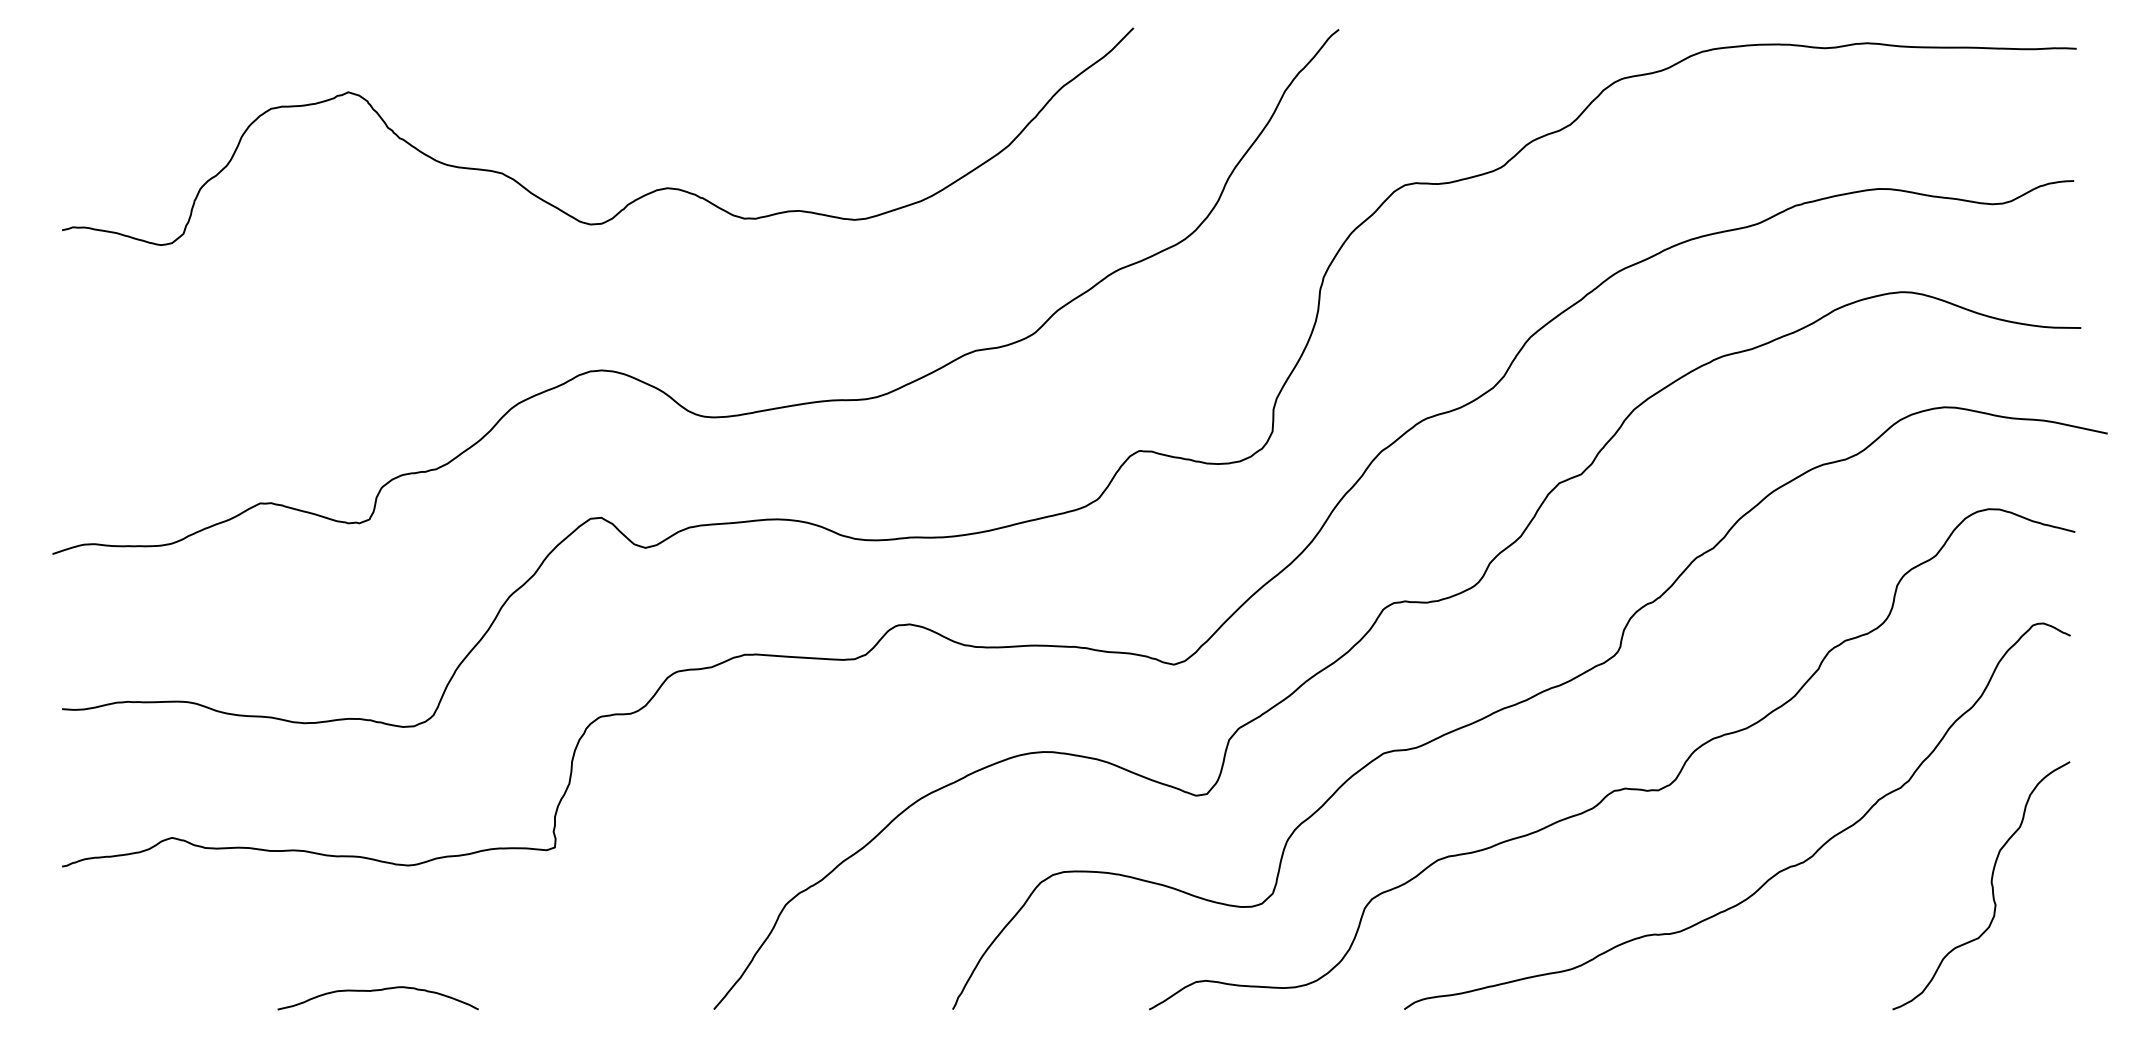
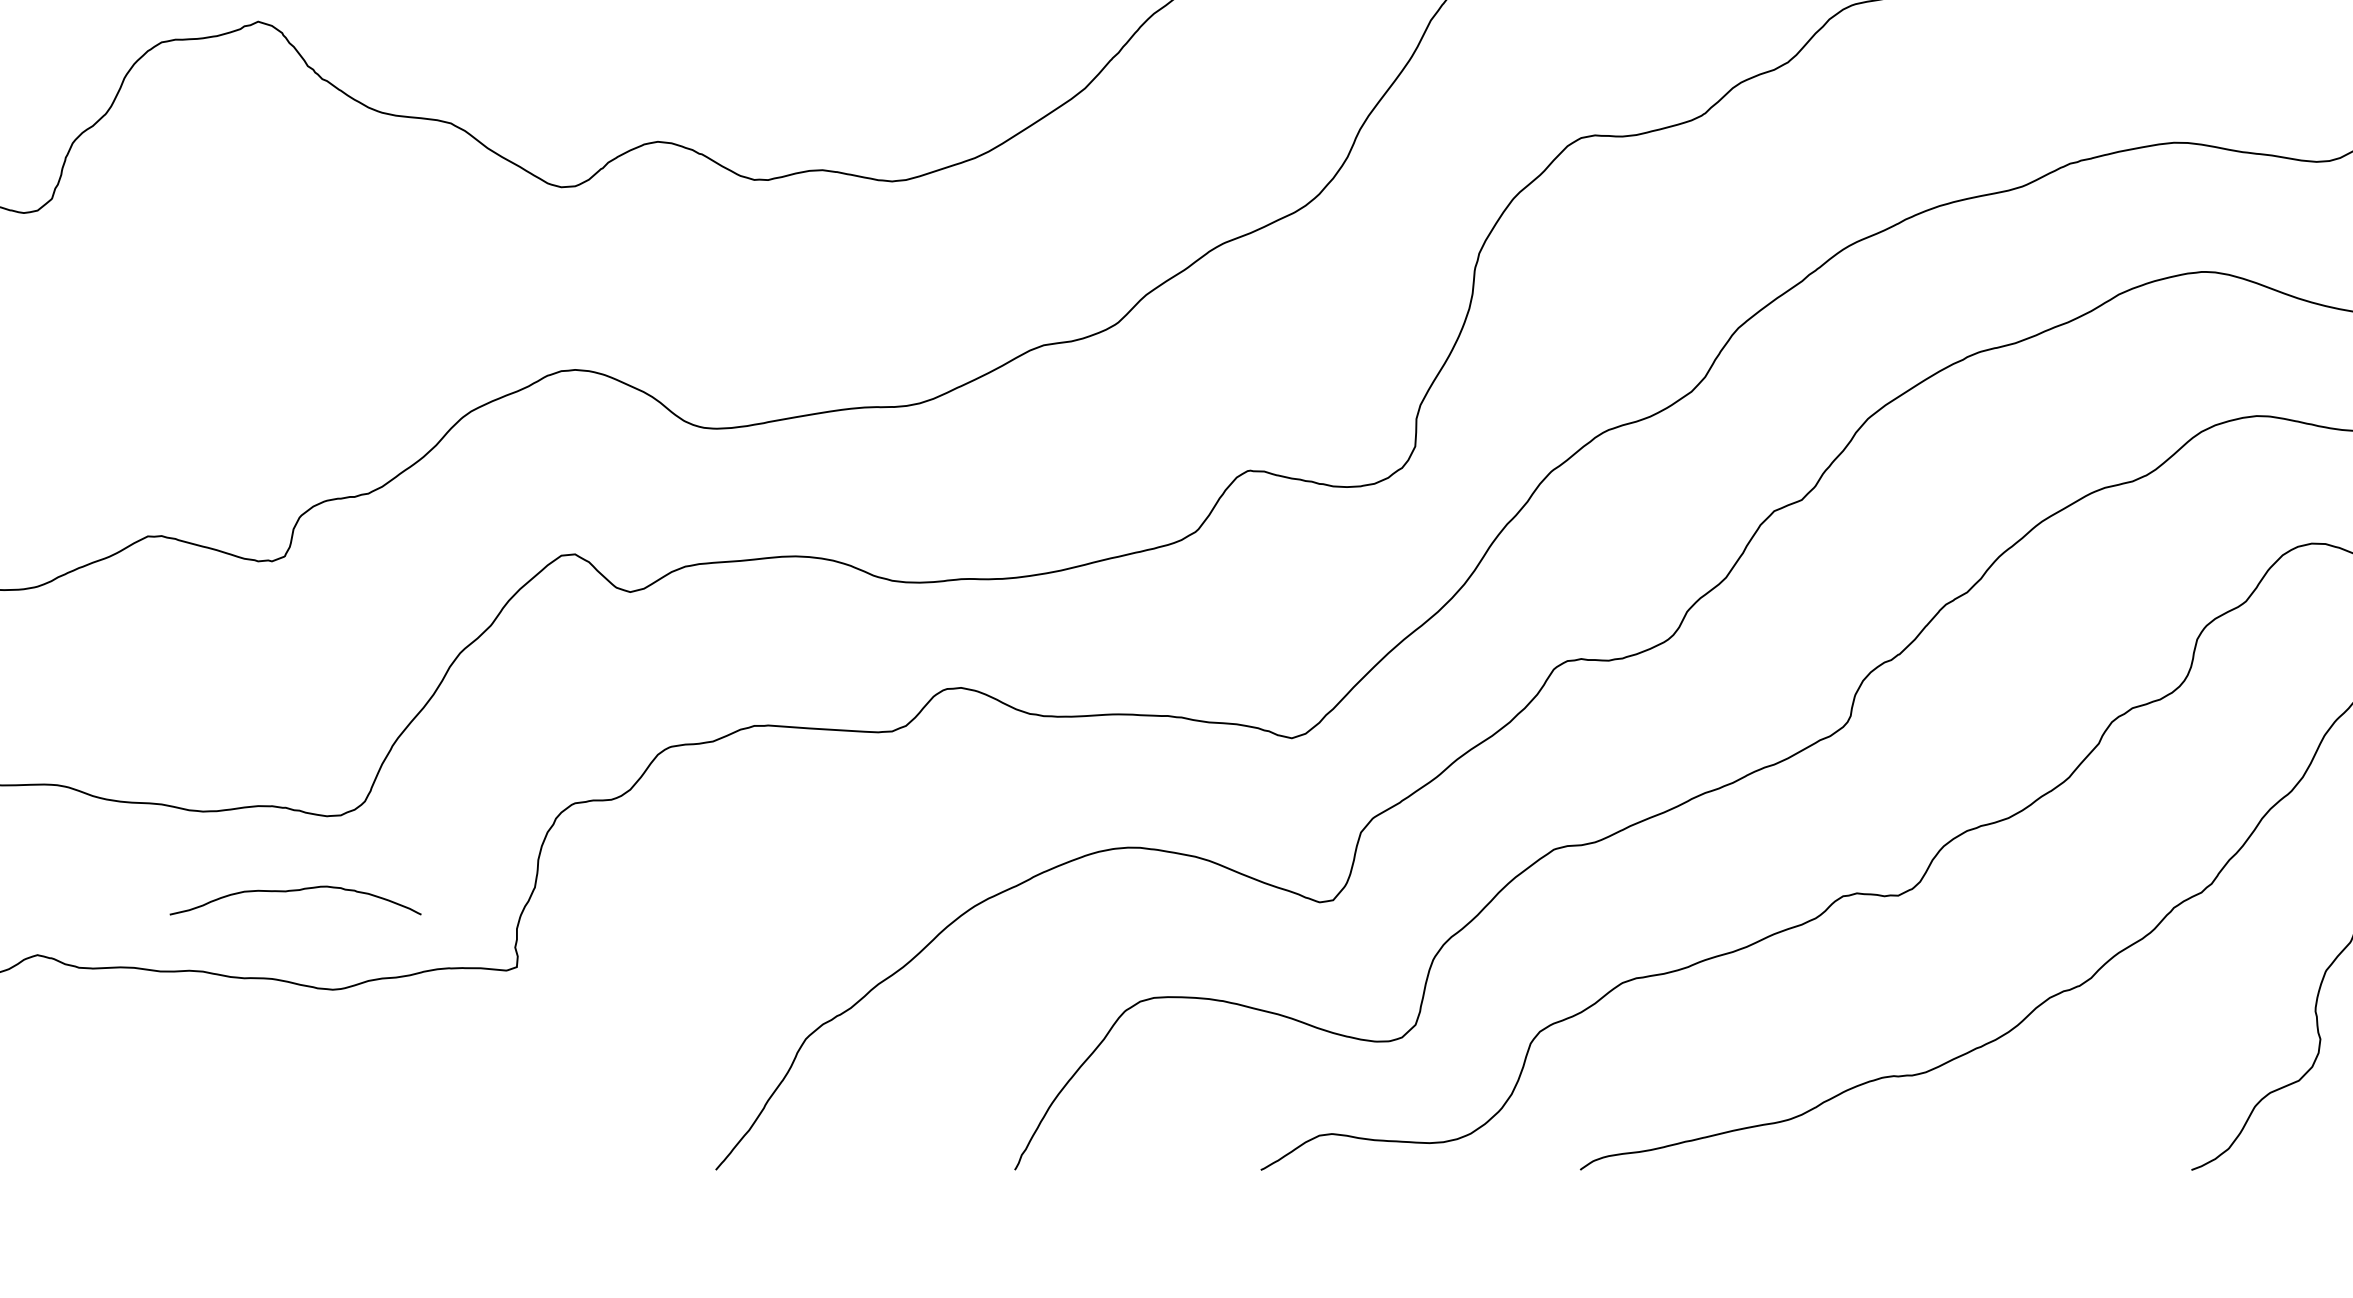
curve: (377, 991) -> (294, 892), moved

